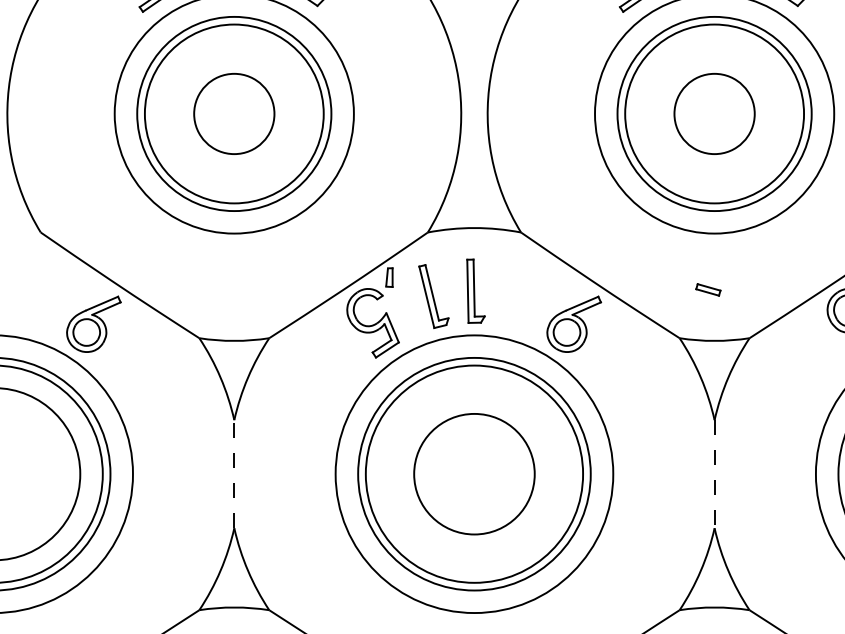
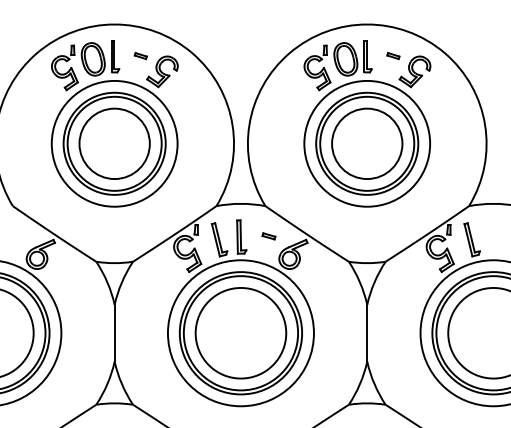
circle: (233, 113) -> (114, 143), size x1.67
circle: (715, 113) -> (367, 143), size x1.67
part: (707, 290) -> (268, 236), moved
line: (233, 472) -> (114, 332), dashed -> solid
circle: (473, 472) -> (240, 332), size x1.43
line: (715, 474) -> (367, 333), dashed -> solid

